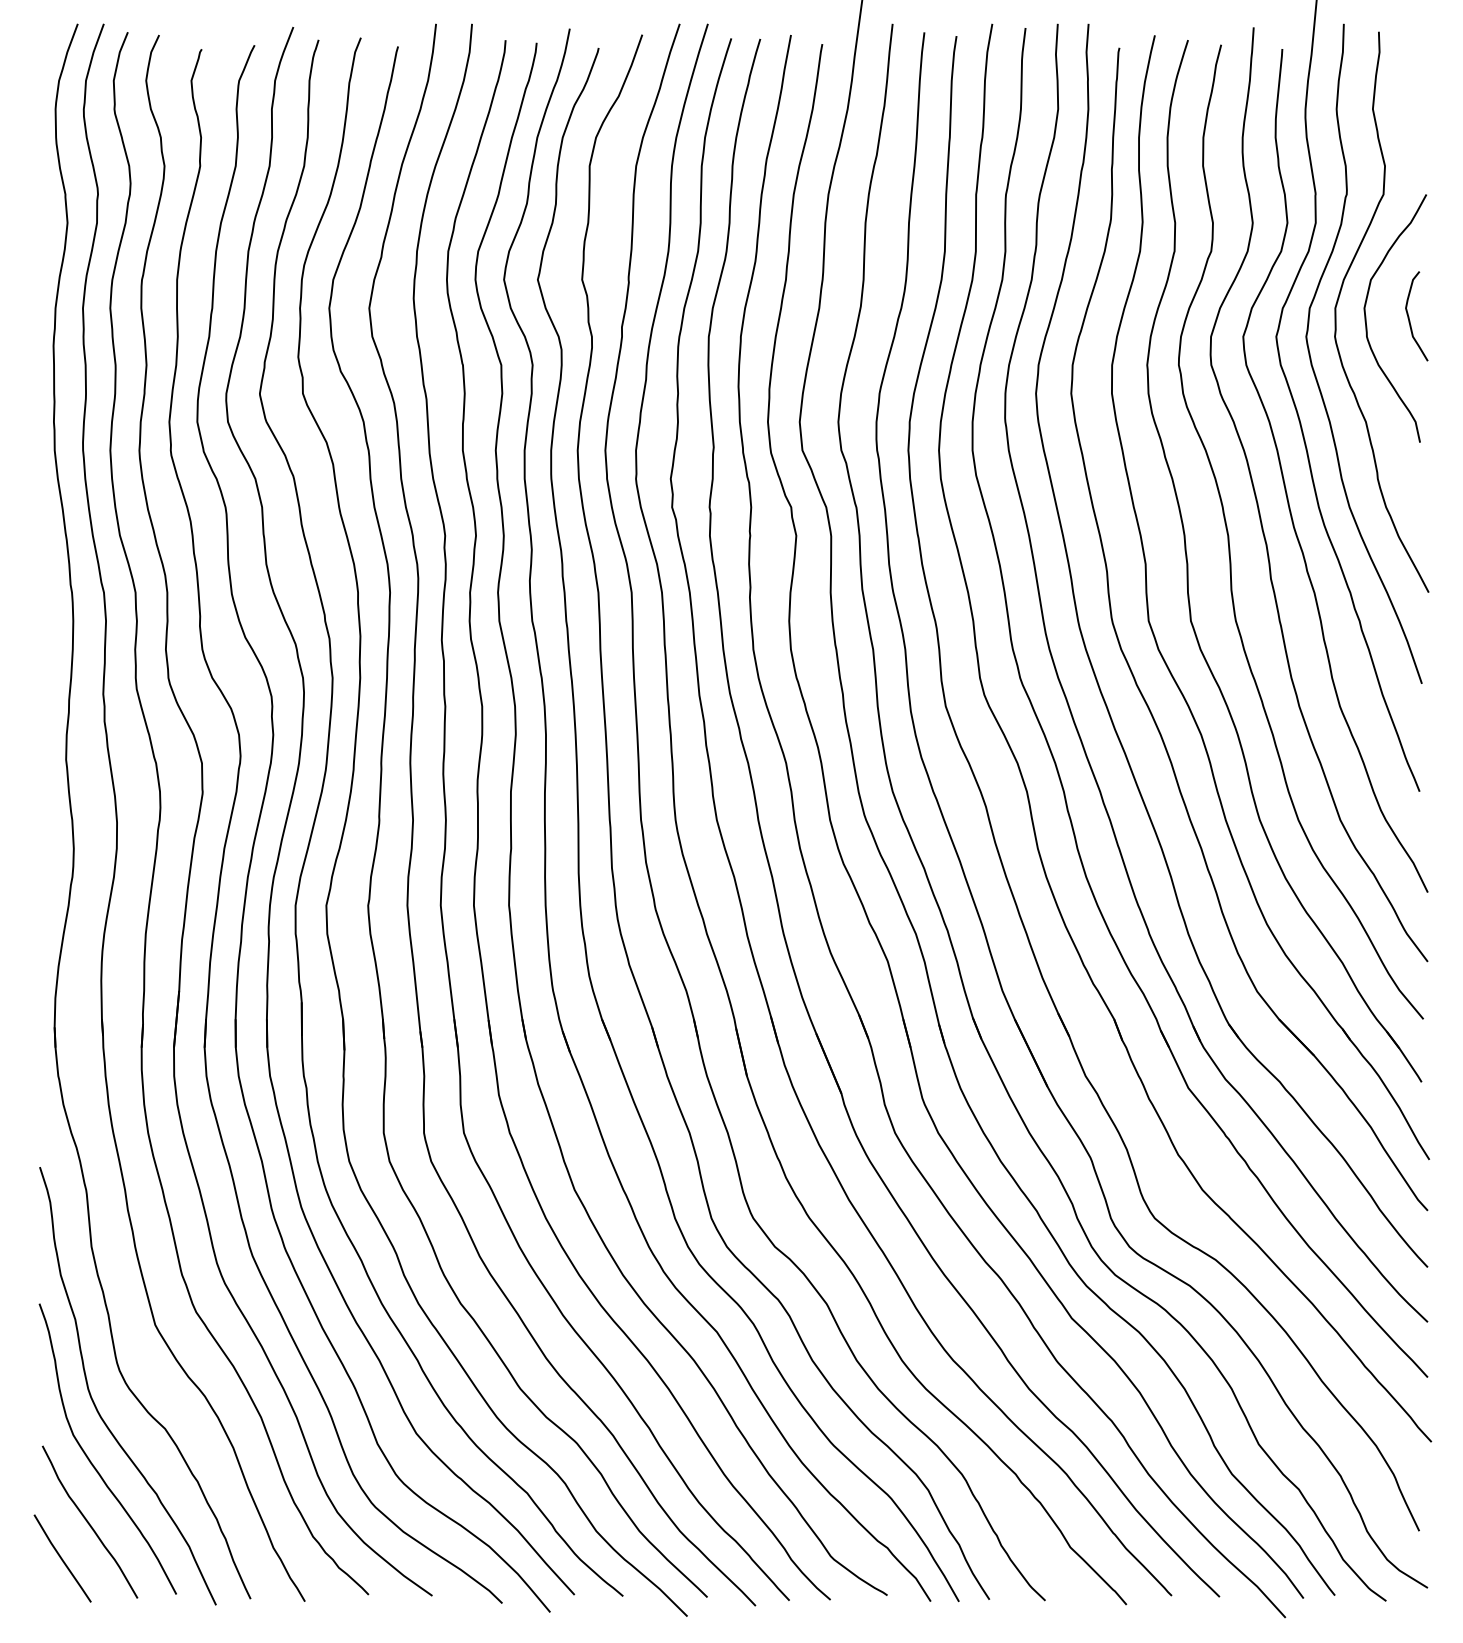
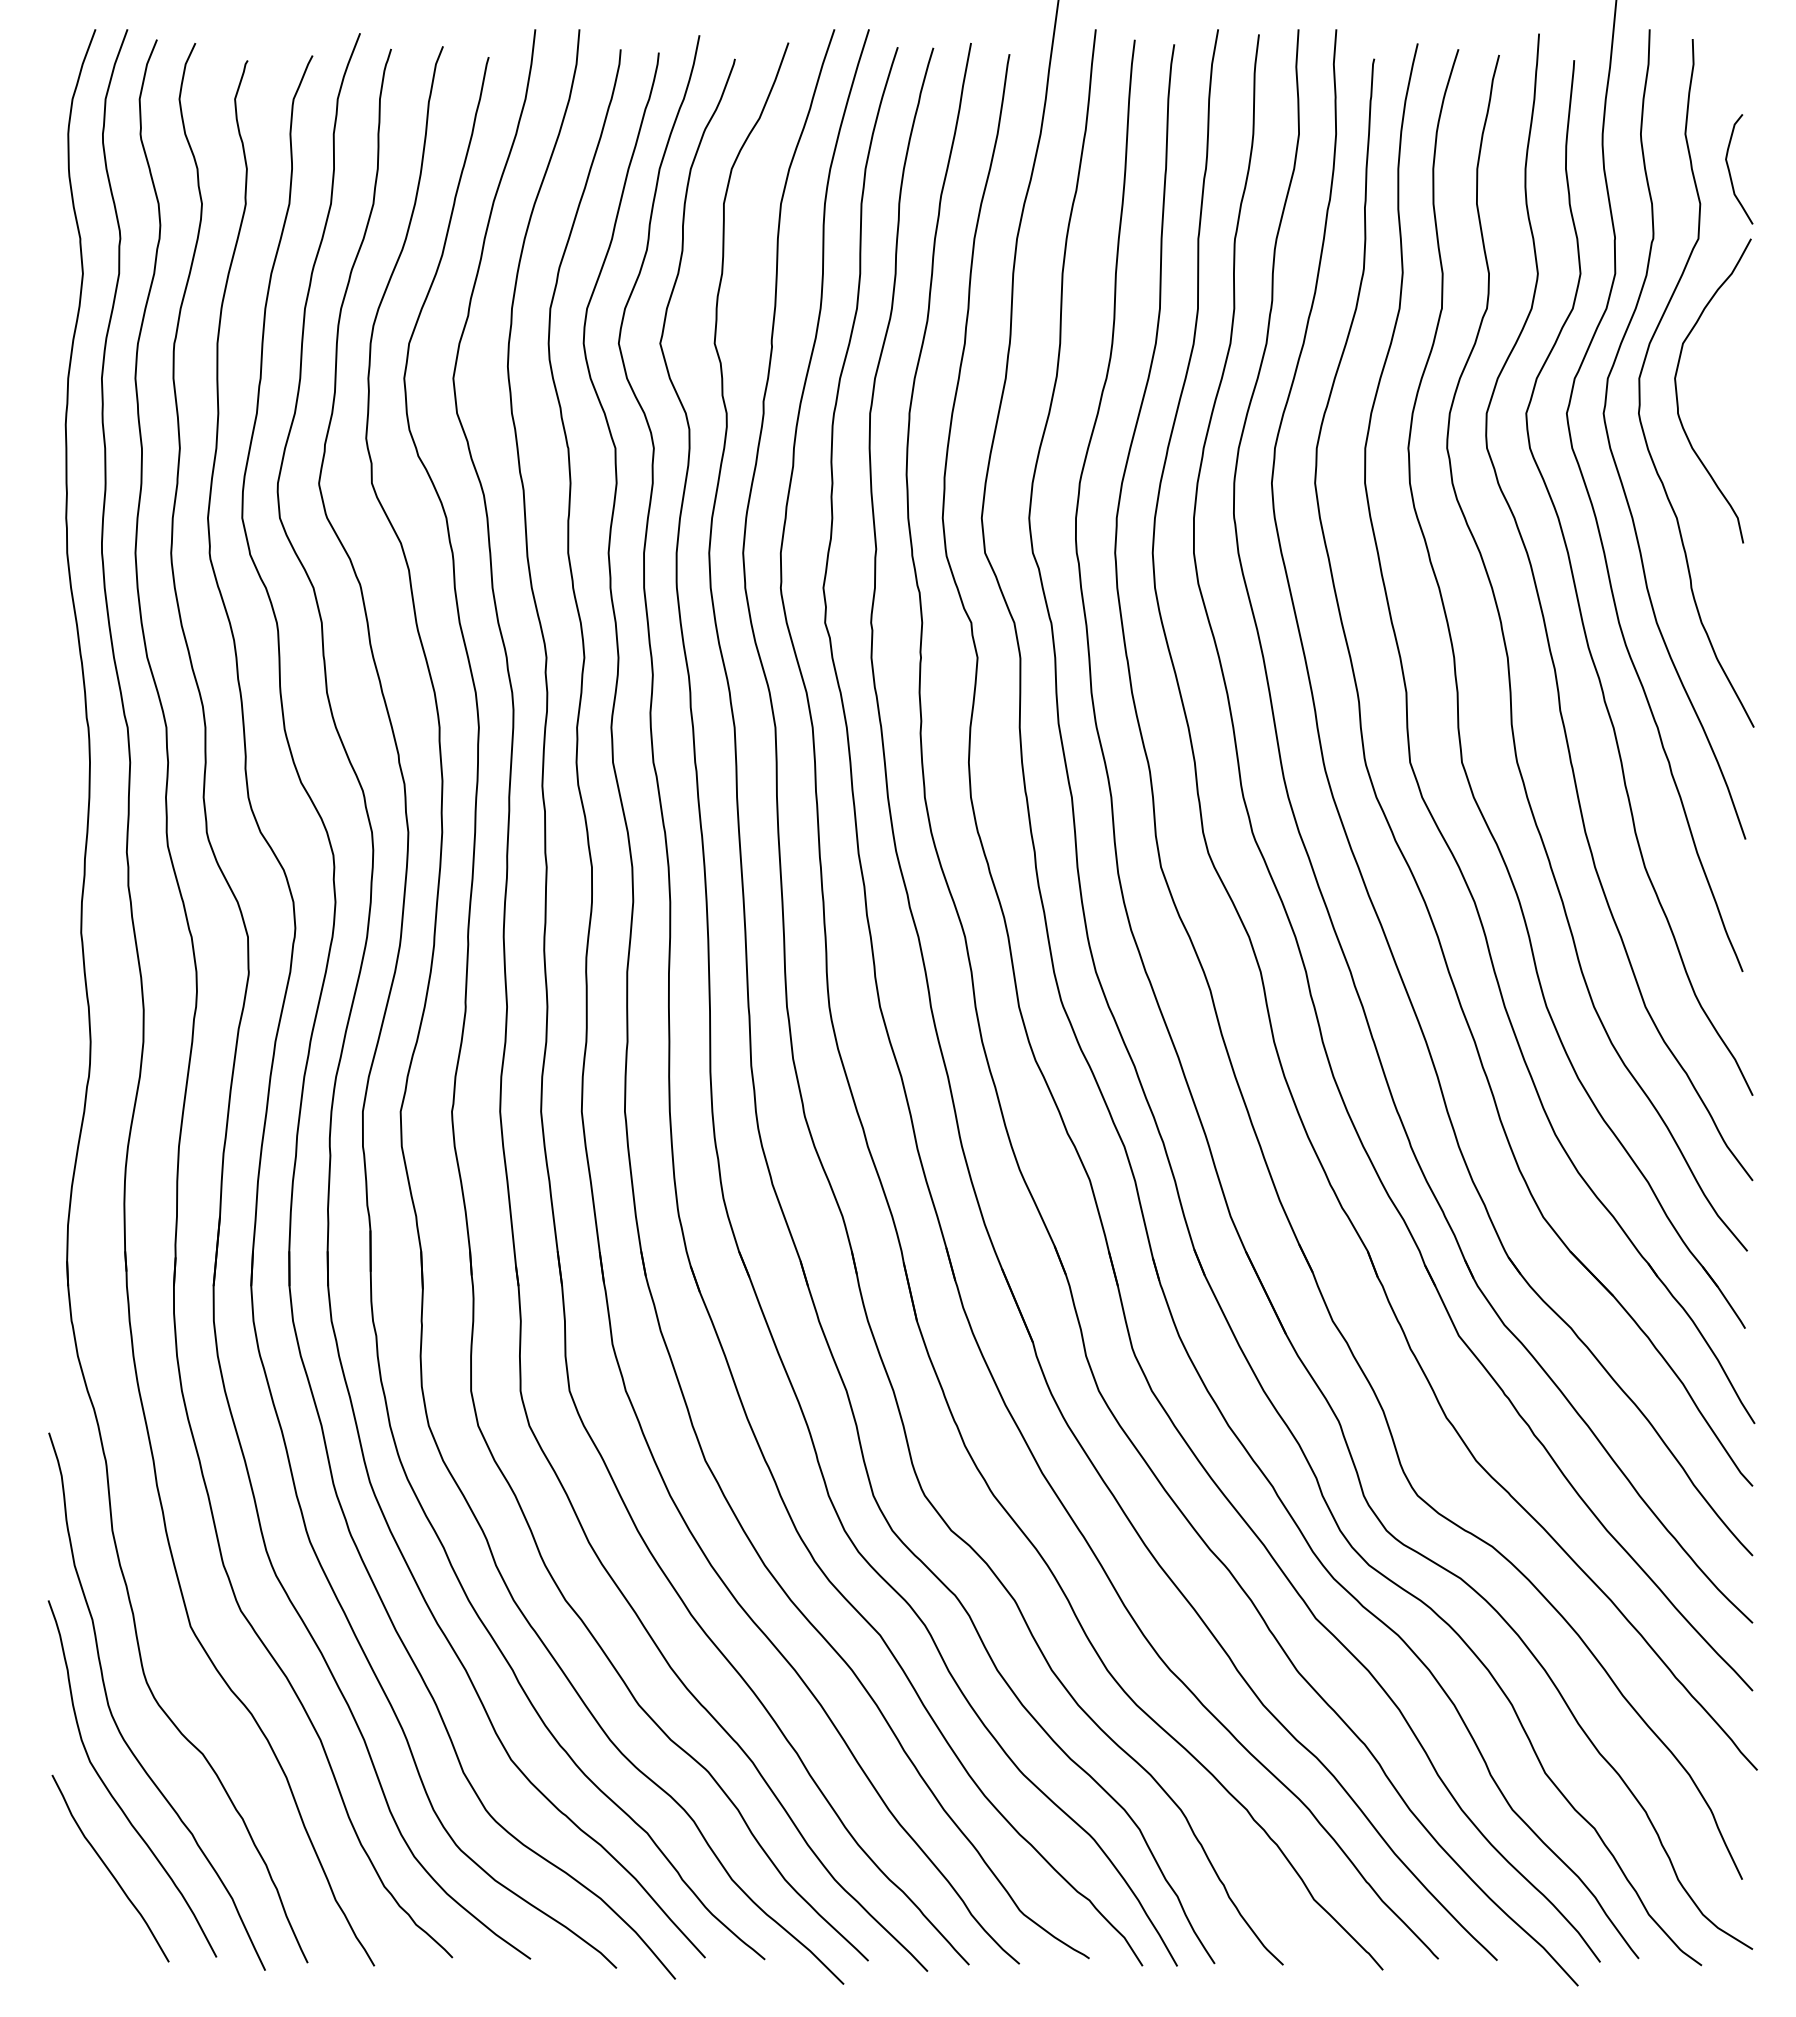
curve: (1409, 318) -> (1730, 171), moved
line: (62, 1558) -> (76, 1913), removed

